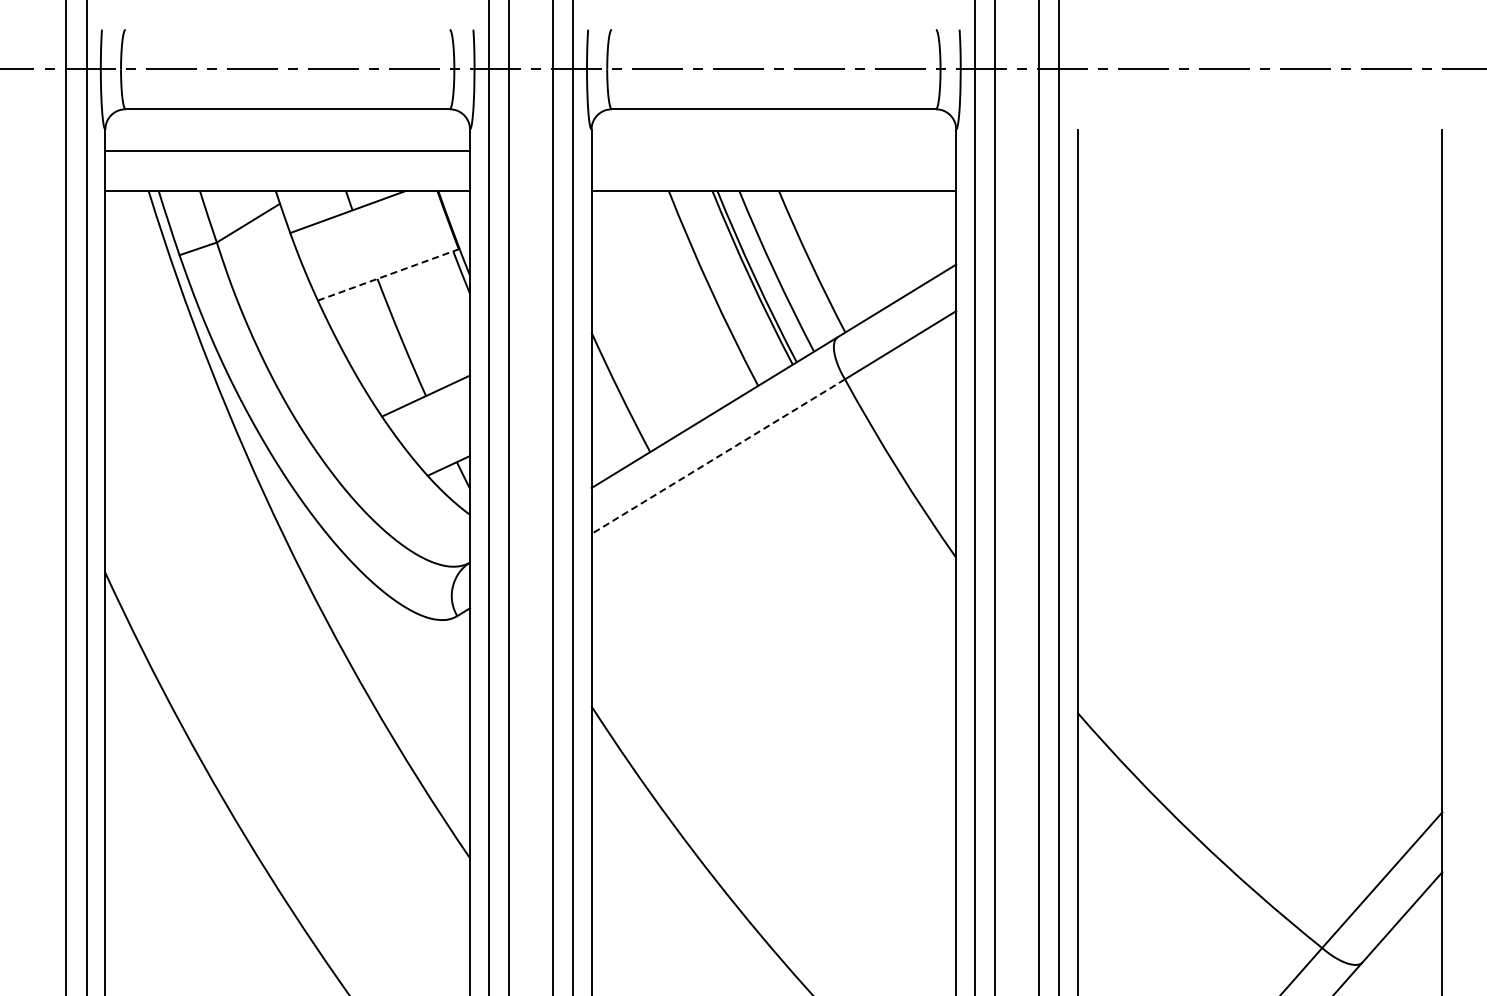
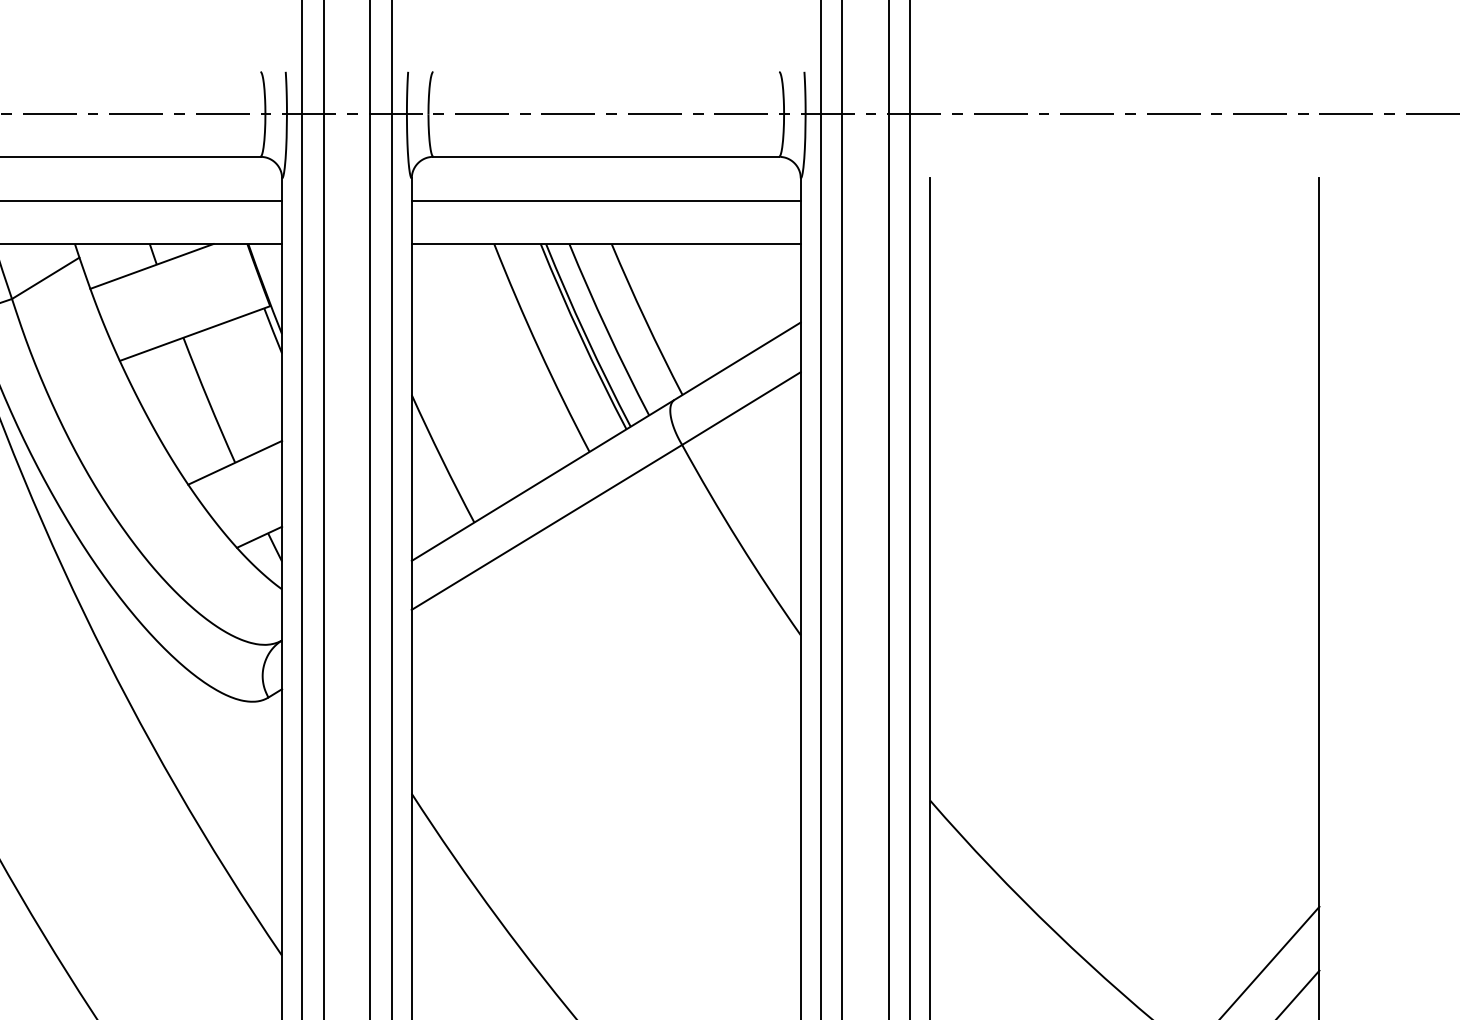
line: (773, 150) -> (605, 200), added
line: (388, 274) -> (195, 333), dashed -> solid
line: (717, 456) -> (546, 527), dashed -> solid

